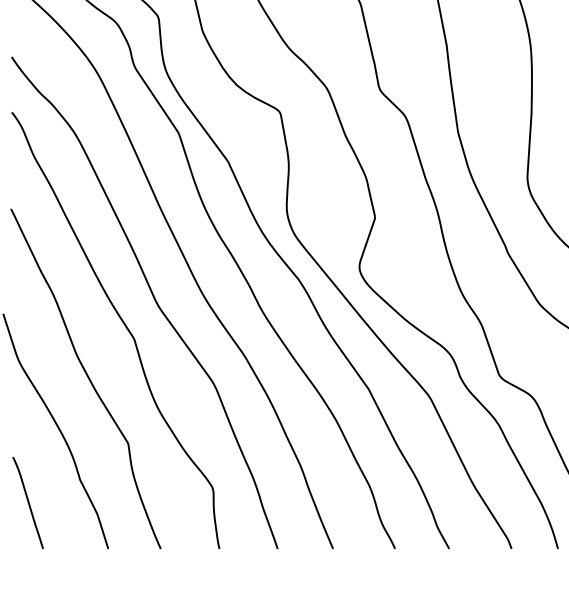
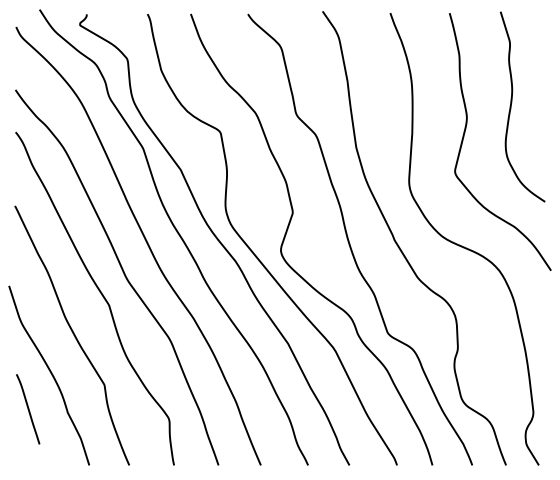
line: (28, 503) -> (28, 409), moved

